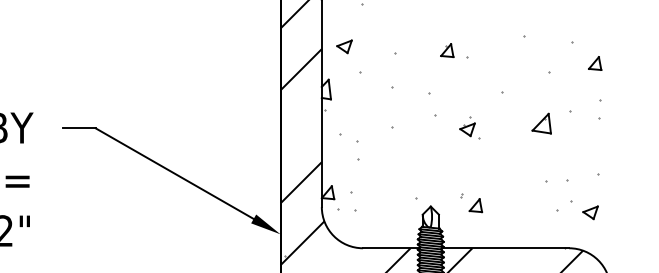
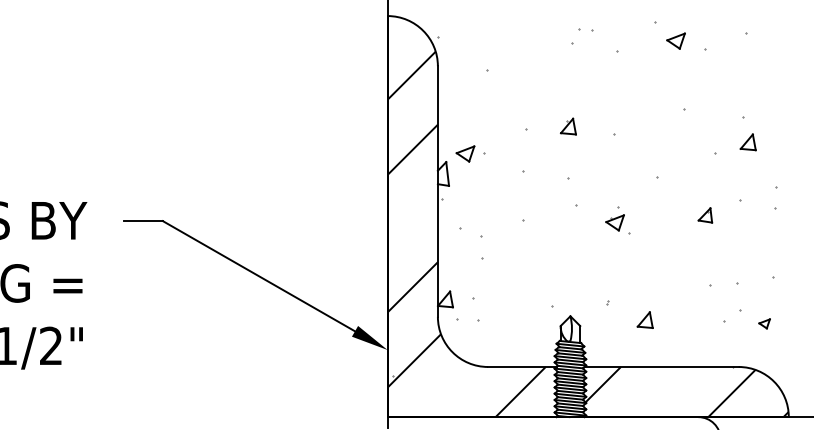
part: (344, 46) -> (465, 153), moved
part: (447, 50) -> (568, 126), moved
part: (594, 63) -> (747, 142), moved
part: (541, 123) -> (705, 215), size x0.6
part: (475, 205) -> (644, 319), moved
part: (590, 212) -> (764, 323), size x0.6

